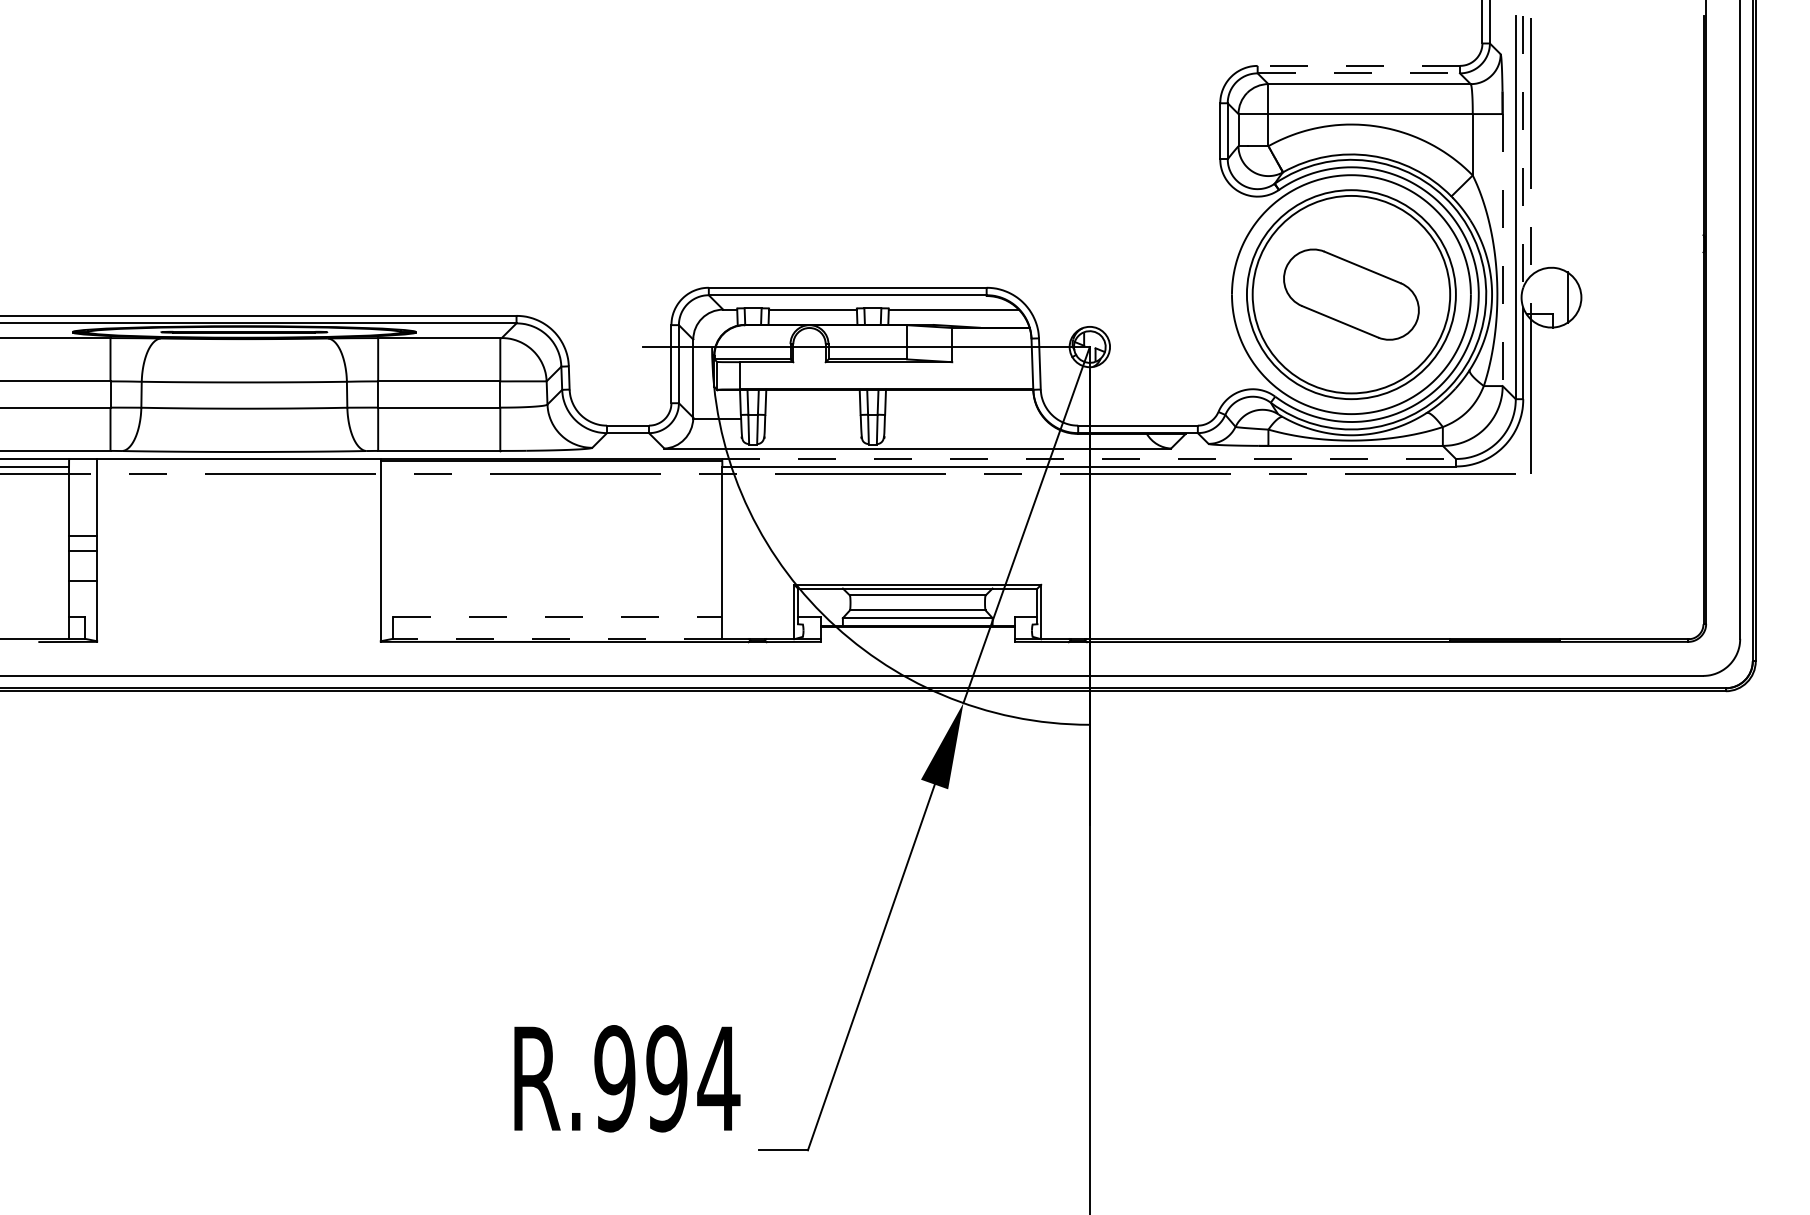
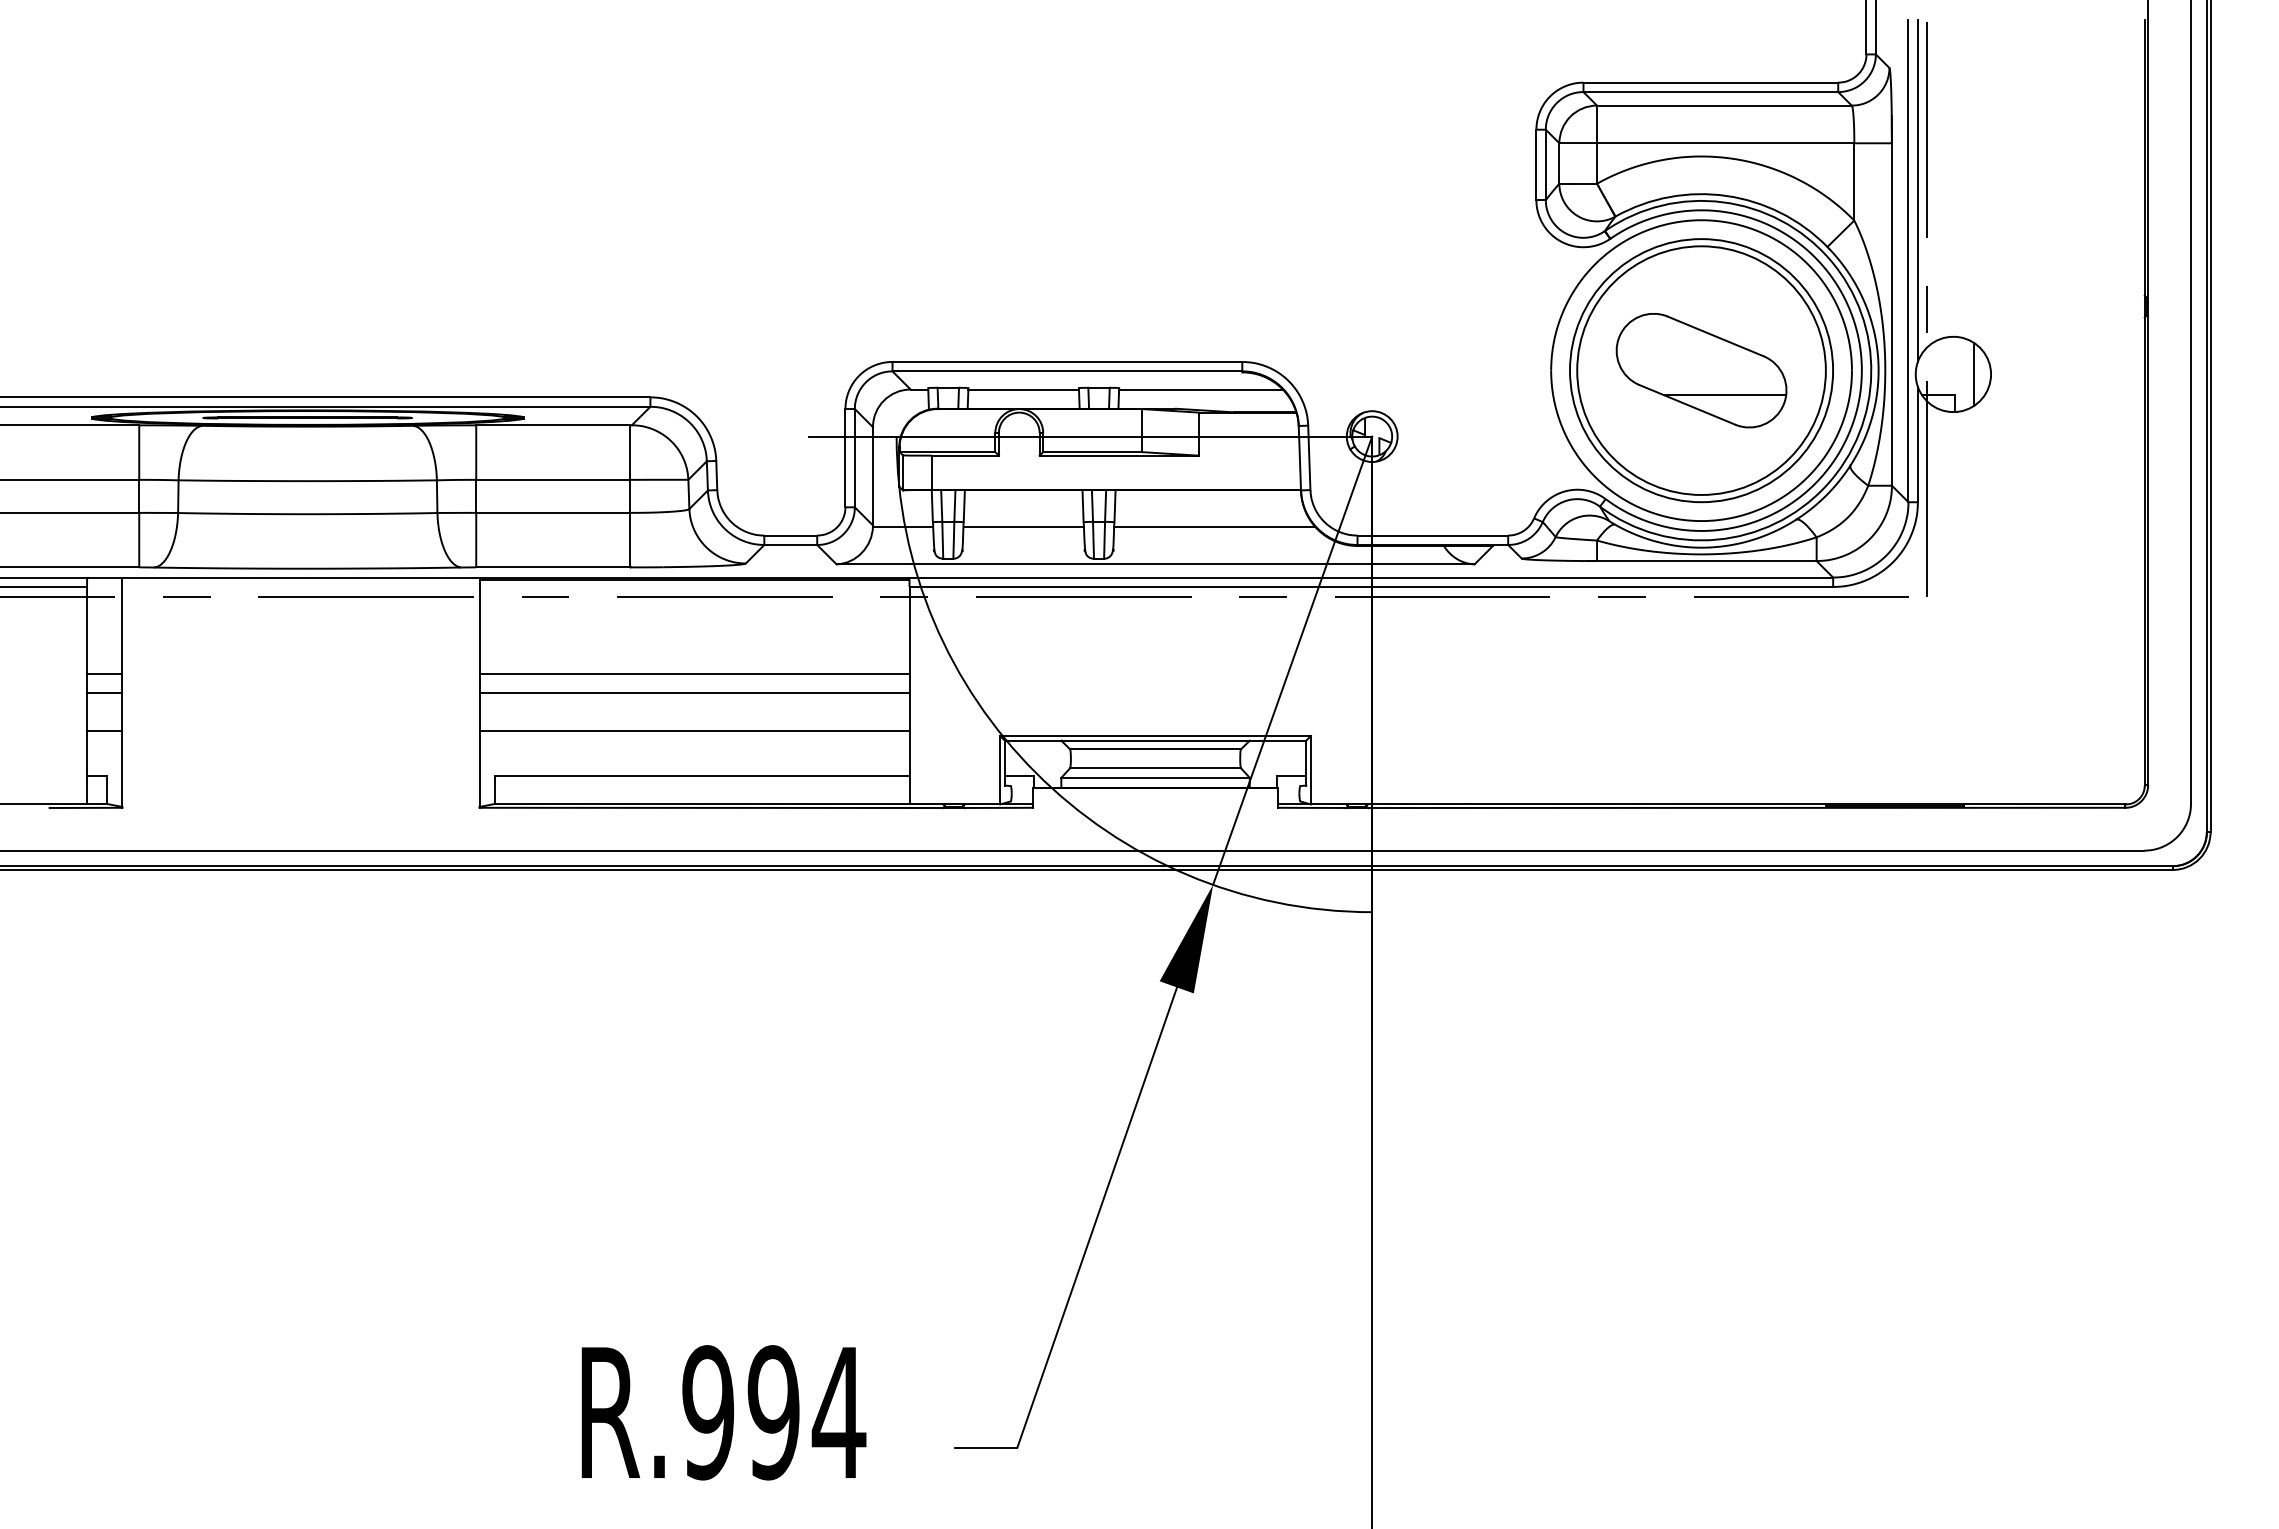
line: (1358, 65) -> (1710, 82), dashed -> solid
line: (1359, 73) -> (1711, 92), dashed -> solid
line: (1522, 152) -> (1917, 191), dashed -> solid
line: (1502, 250) -> (1891, 315), dashed -> solid
line: (1369, 314) -> (1724, 395), added
line: (812, 418) -> (1023, 526), added
line: (964, 418) -> (1214, 526), added
line: (1089, 458) -> (1371, 577), dashed -> solid
line: (551, 536) -> (694, 674), added
line: (551, 550) -> (694, 692), added
line: (551, 580) -> (694, 730), added
line: (557, 617) -> (702, 776), dashed -> solid
line: (557, 638) -> (701, 803), dashed -> solid
text: (626, 1078) -> (723, 1412), moved

